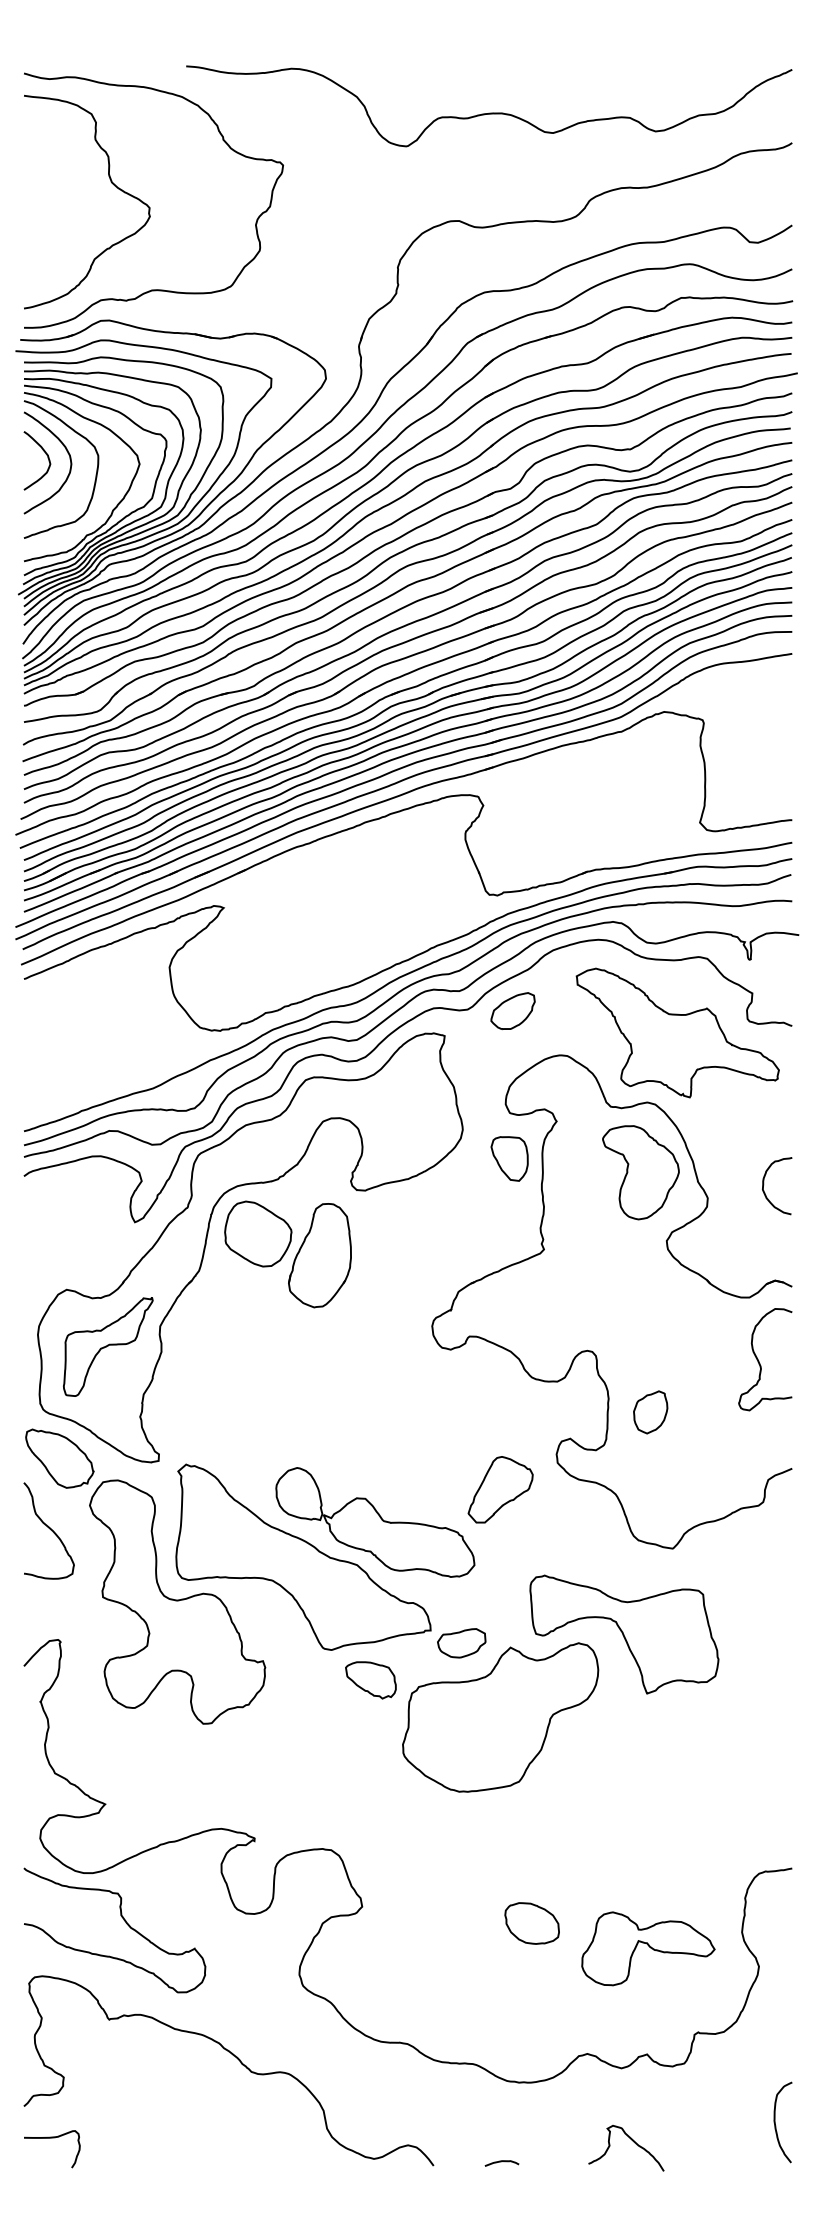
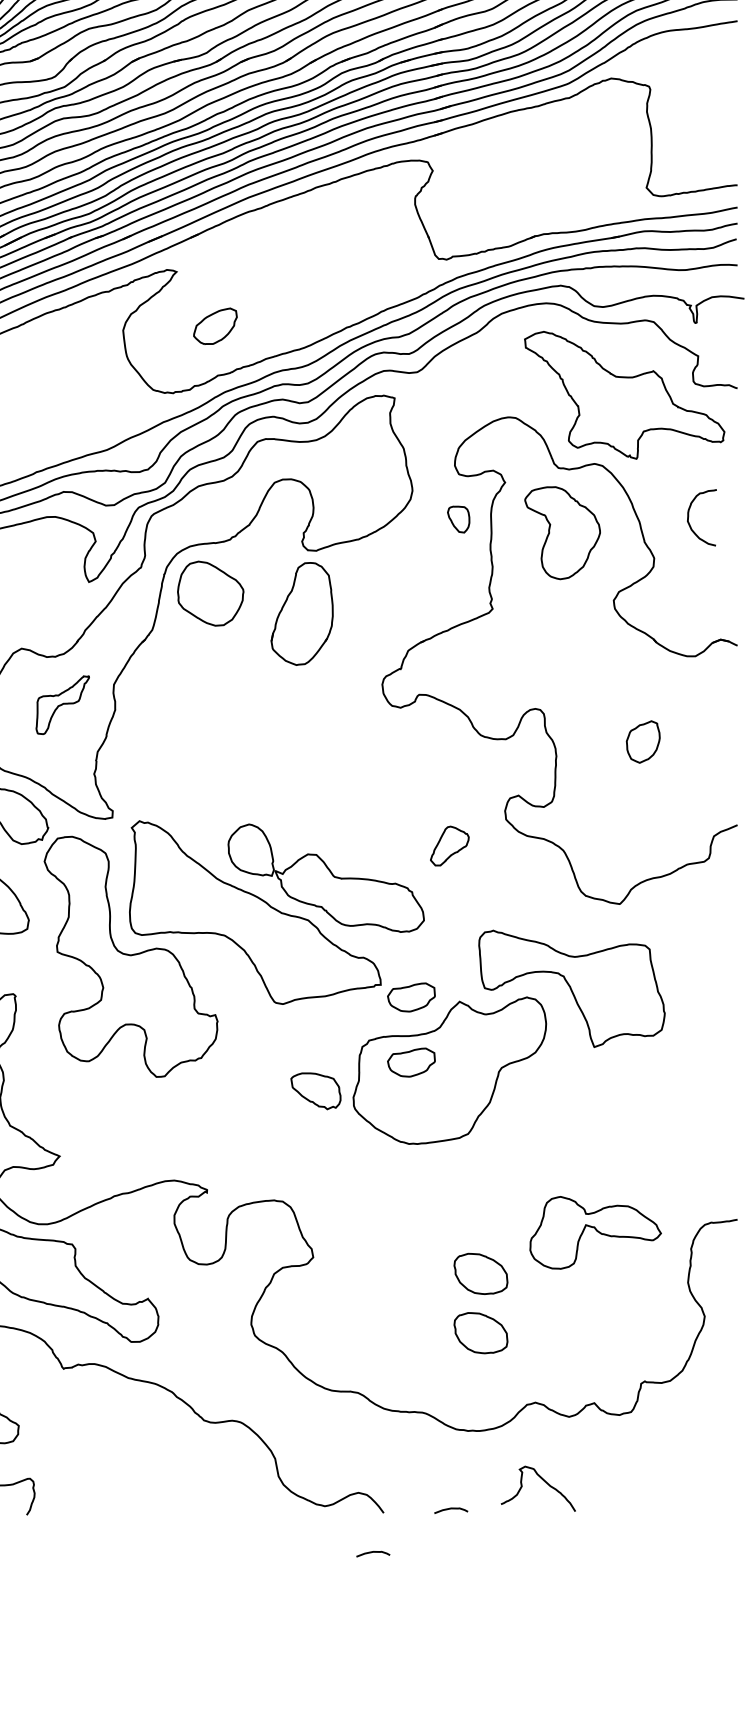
part: (512, 1011) -> (214, 326), moved
part: (509, 1158) -> (458, 519), size x0.6
part: (640, 1172) -> (562, 532), moved
curve: (764, 1184) -> (689, 516), moved
part: (319, 1255) -> (301, 613), moved
part: (108, 1346) -> (62, 704), size x0.6
curve: (759, 1361) -> (705, 719), removed
part: (650, 1412) -> (643, 742), moved
part: (500, 1489) -> (449, 845), size x0.6
part: (370, 1680) -> (315, 1091), moved
part: (461, 1709) -> (411, 1062), added
part: (648, 1948) -> (595, 1232), moved
part: (531, 1983) -> (480, 1333), added
curve: (776, 2125) -> (722, 1473), removed
curve: (632, 2141) -> (544, 1482), moved
curve: (422, 2206) -> (372, 1553), added

